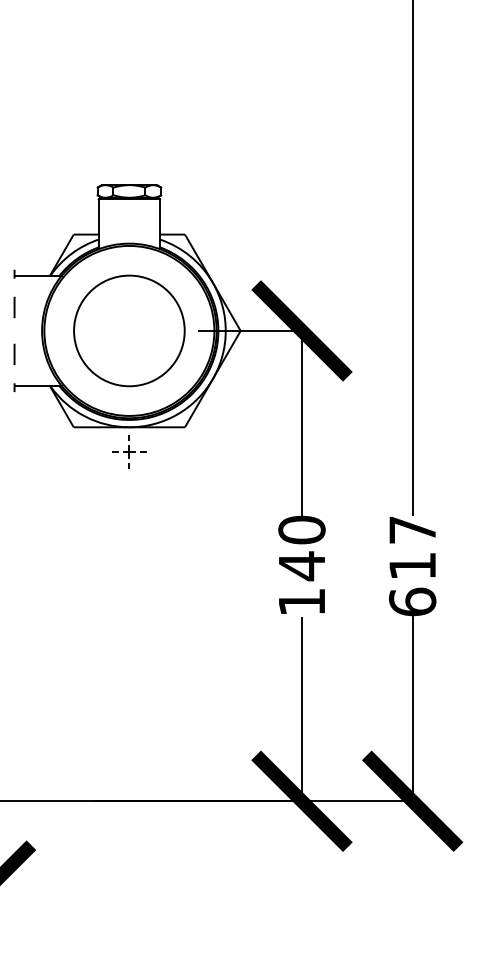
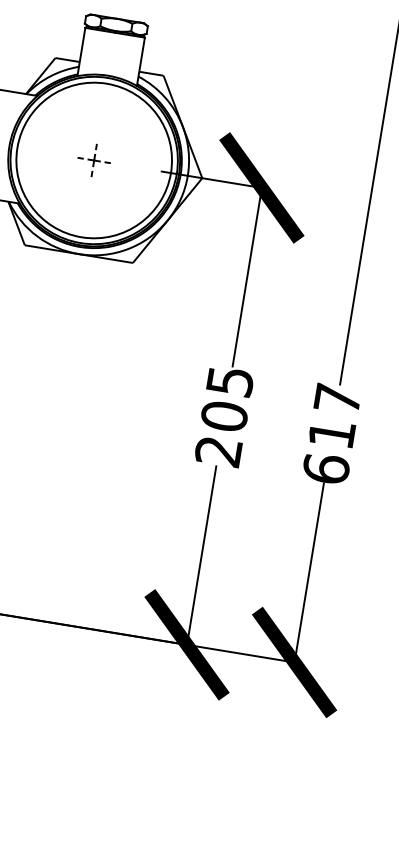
circle: (129, 330) -> (94, 160), size x1.43
part: (129, 451) -> (94, 160), moved
text: (301, 565) -> (224, 415), 140 -> 205

